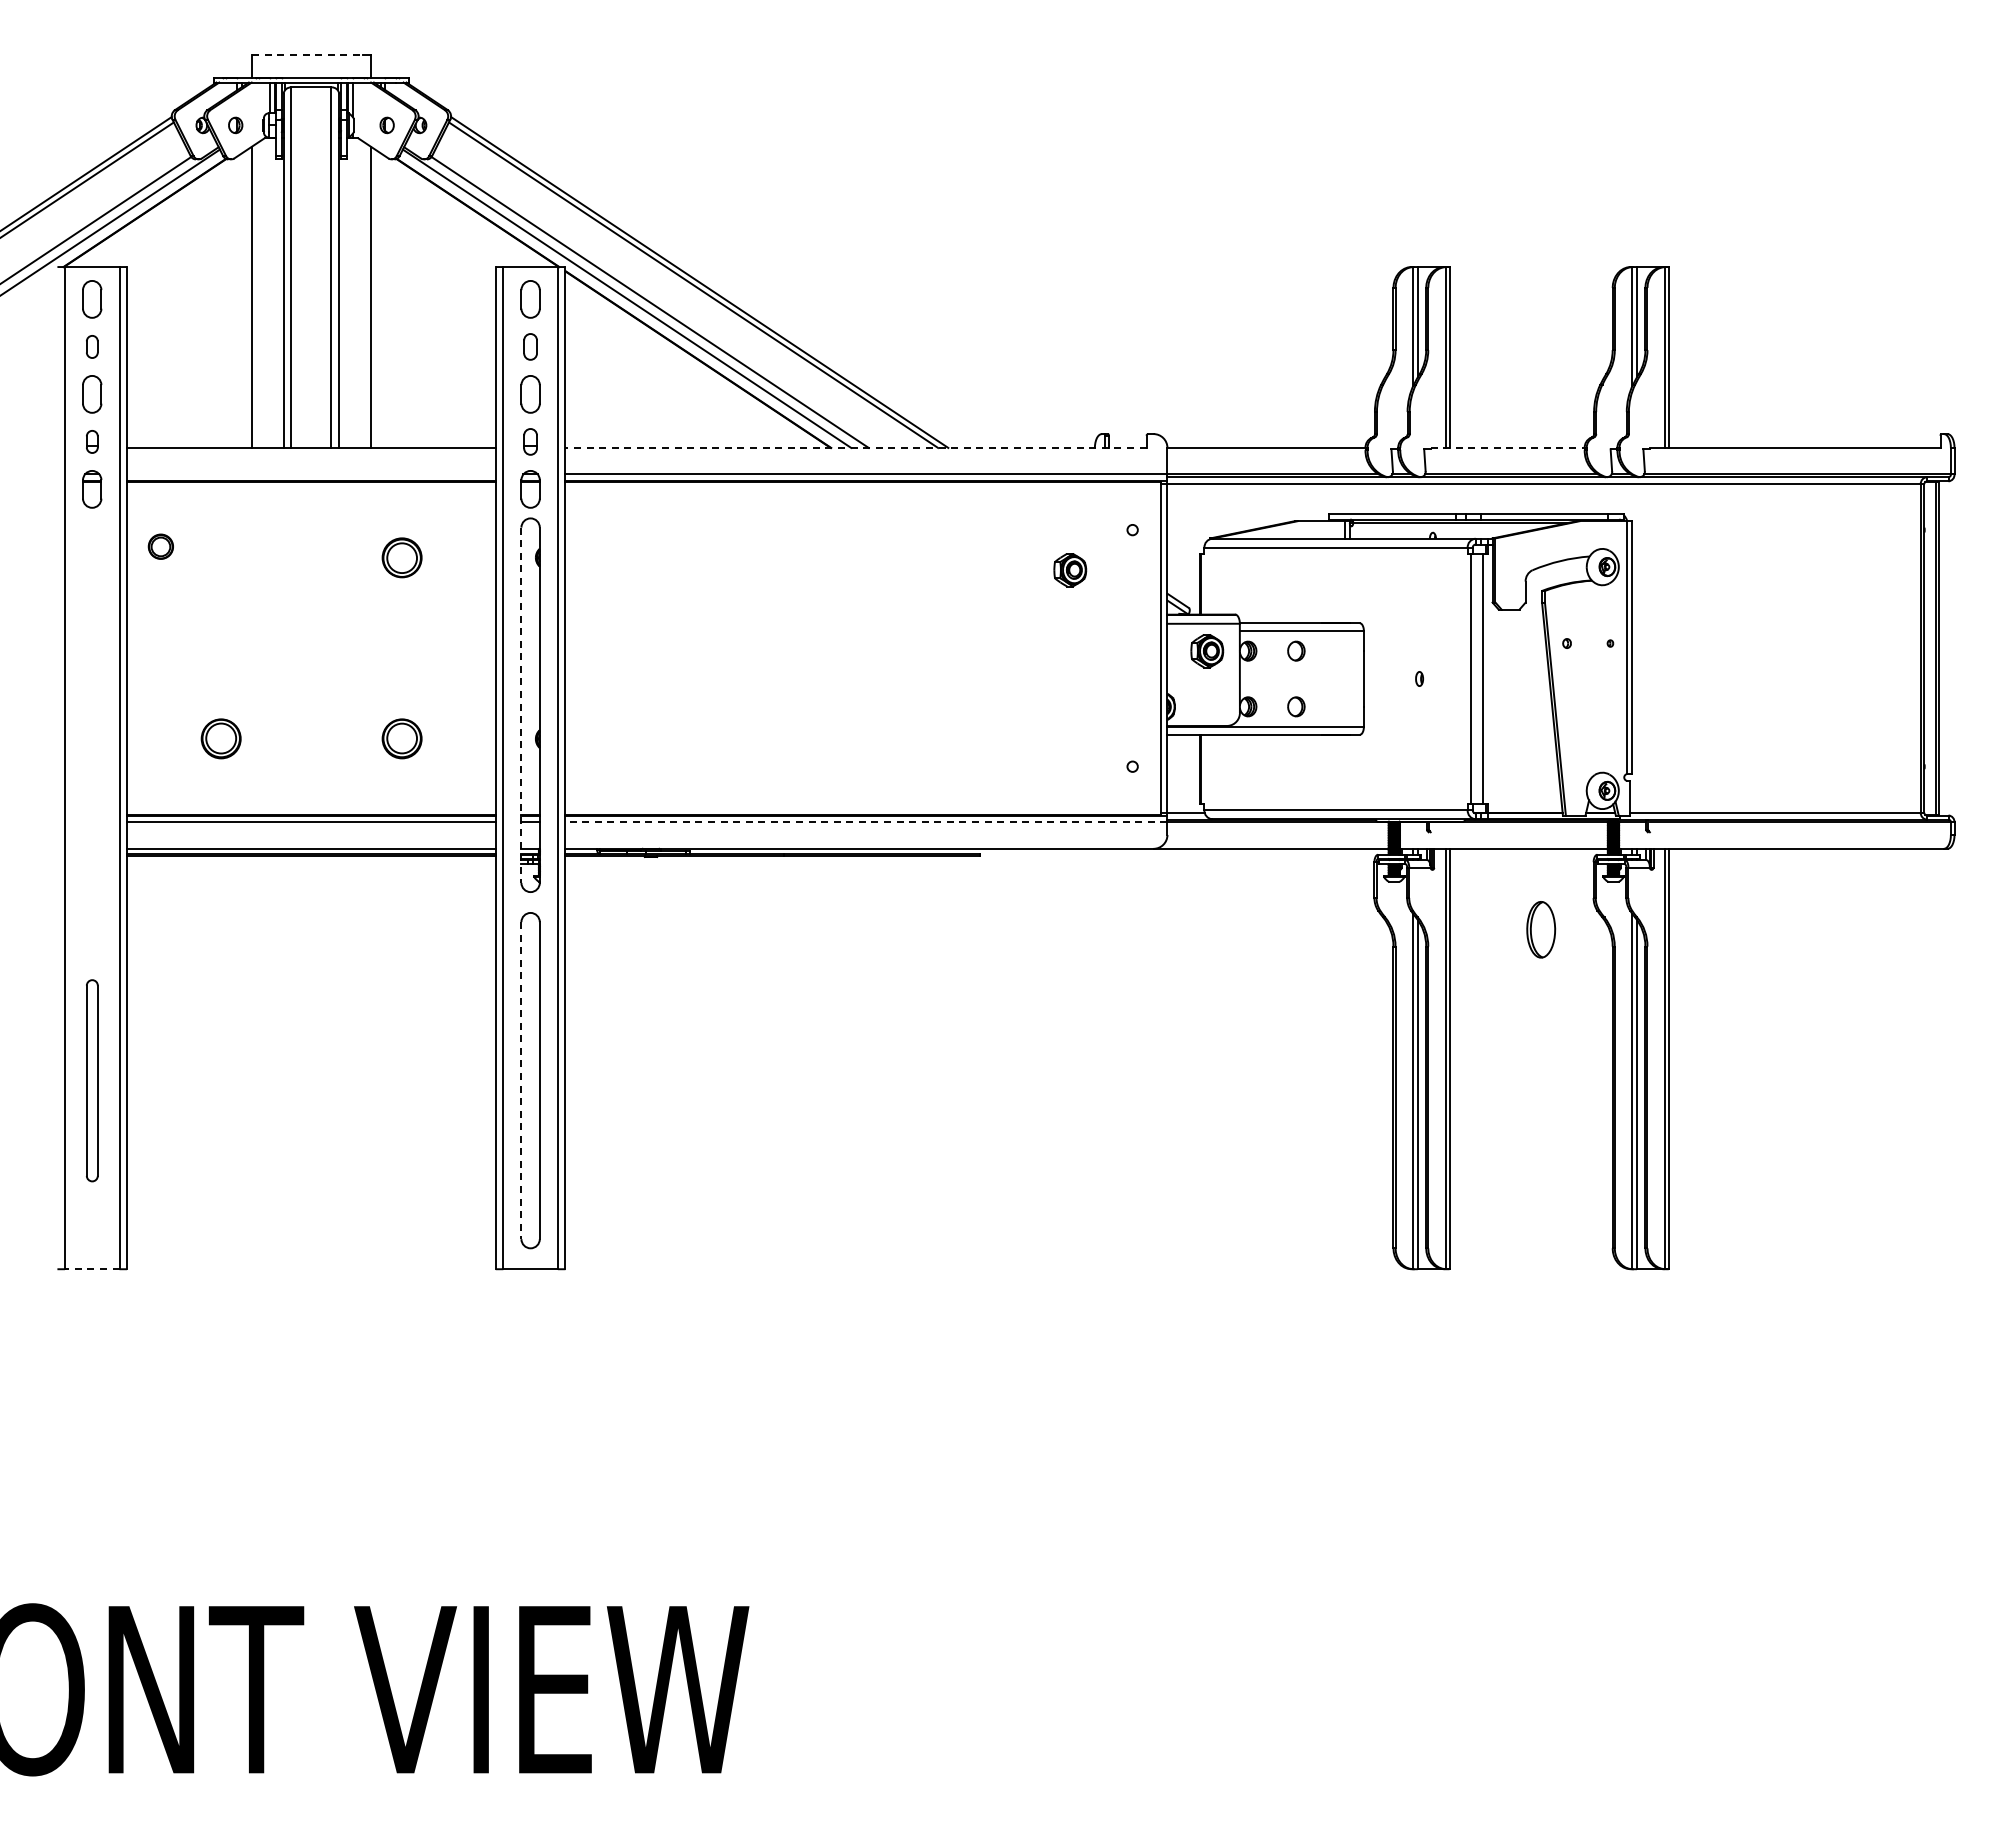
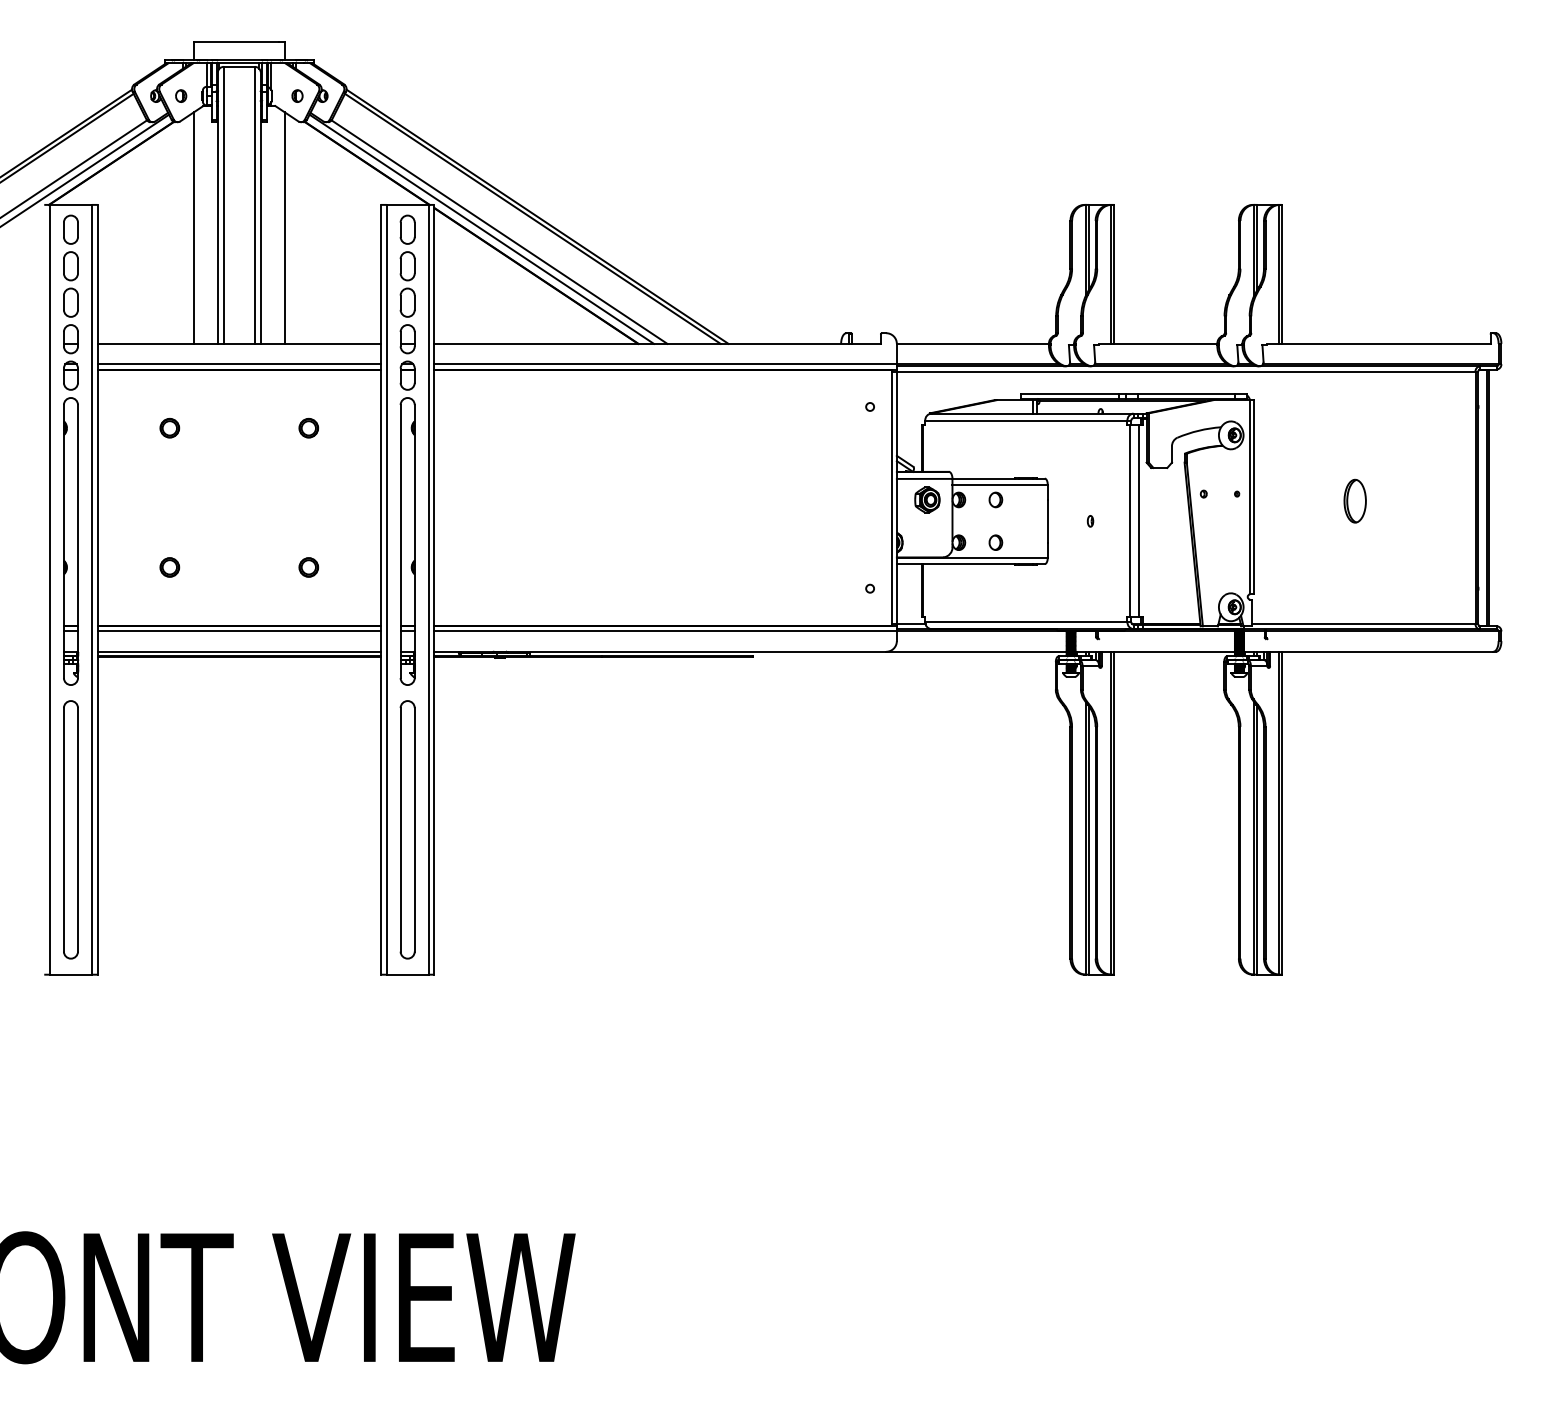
line: (307, 54) -> (236, 41), dashed -> solid
part: (92, 346) -> (71, 265), size x1.67
part: (530, 346) -> (407, 265), size x1.43
part: (92, 441) -> (71, 338), size x1.67
part: (530, 441) -> (407, 338), size x1.43
line: (856, 447) -> (658, 343), dashed -> solid
line: (1508, 447) -> (1158, 343), dashed -> solid
line: (311, 474) -> (239, 364), added
part: (160, 546) -> (169, 428), moved
part: (401, 557) -> (308, 428), size x0.62
part: (1070, 570) -> (822, 438), removed
part: (92, 704) -> (71, 540), added
line: (521, 705) -> (400, 541), dashed -> solid
part: (220, 739) -> (169, 567), size x0.62
part: (401, 739) -> (308, 567), size x0.62
line: (865, 822) -> (664, 631), dashed -> solid
part: (1541, 929) -> (1355, 500), moved
part: (92, 1080) -> (71, 829), size x1.67
line: (521, 1080) -> (400, 829), dashed -> solid
line: (91, 1269) -> (70, 974), dashed -> solid

